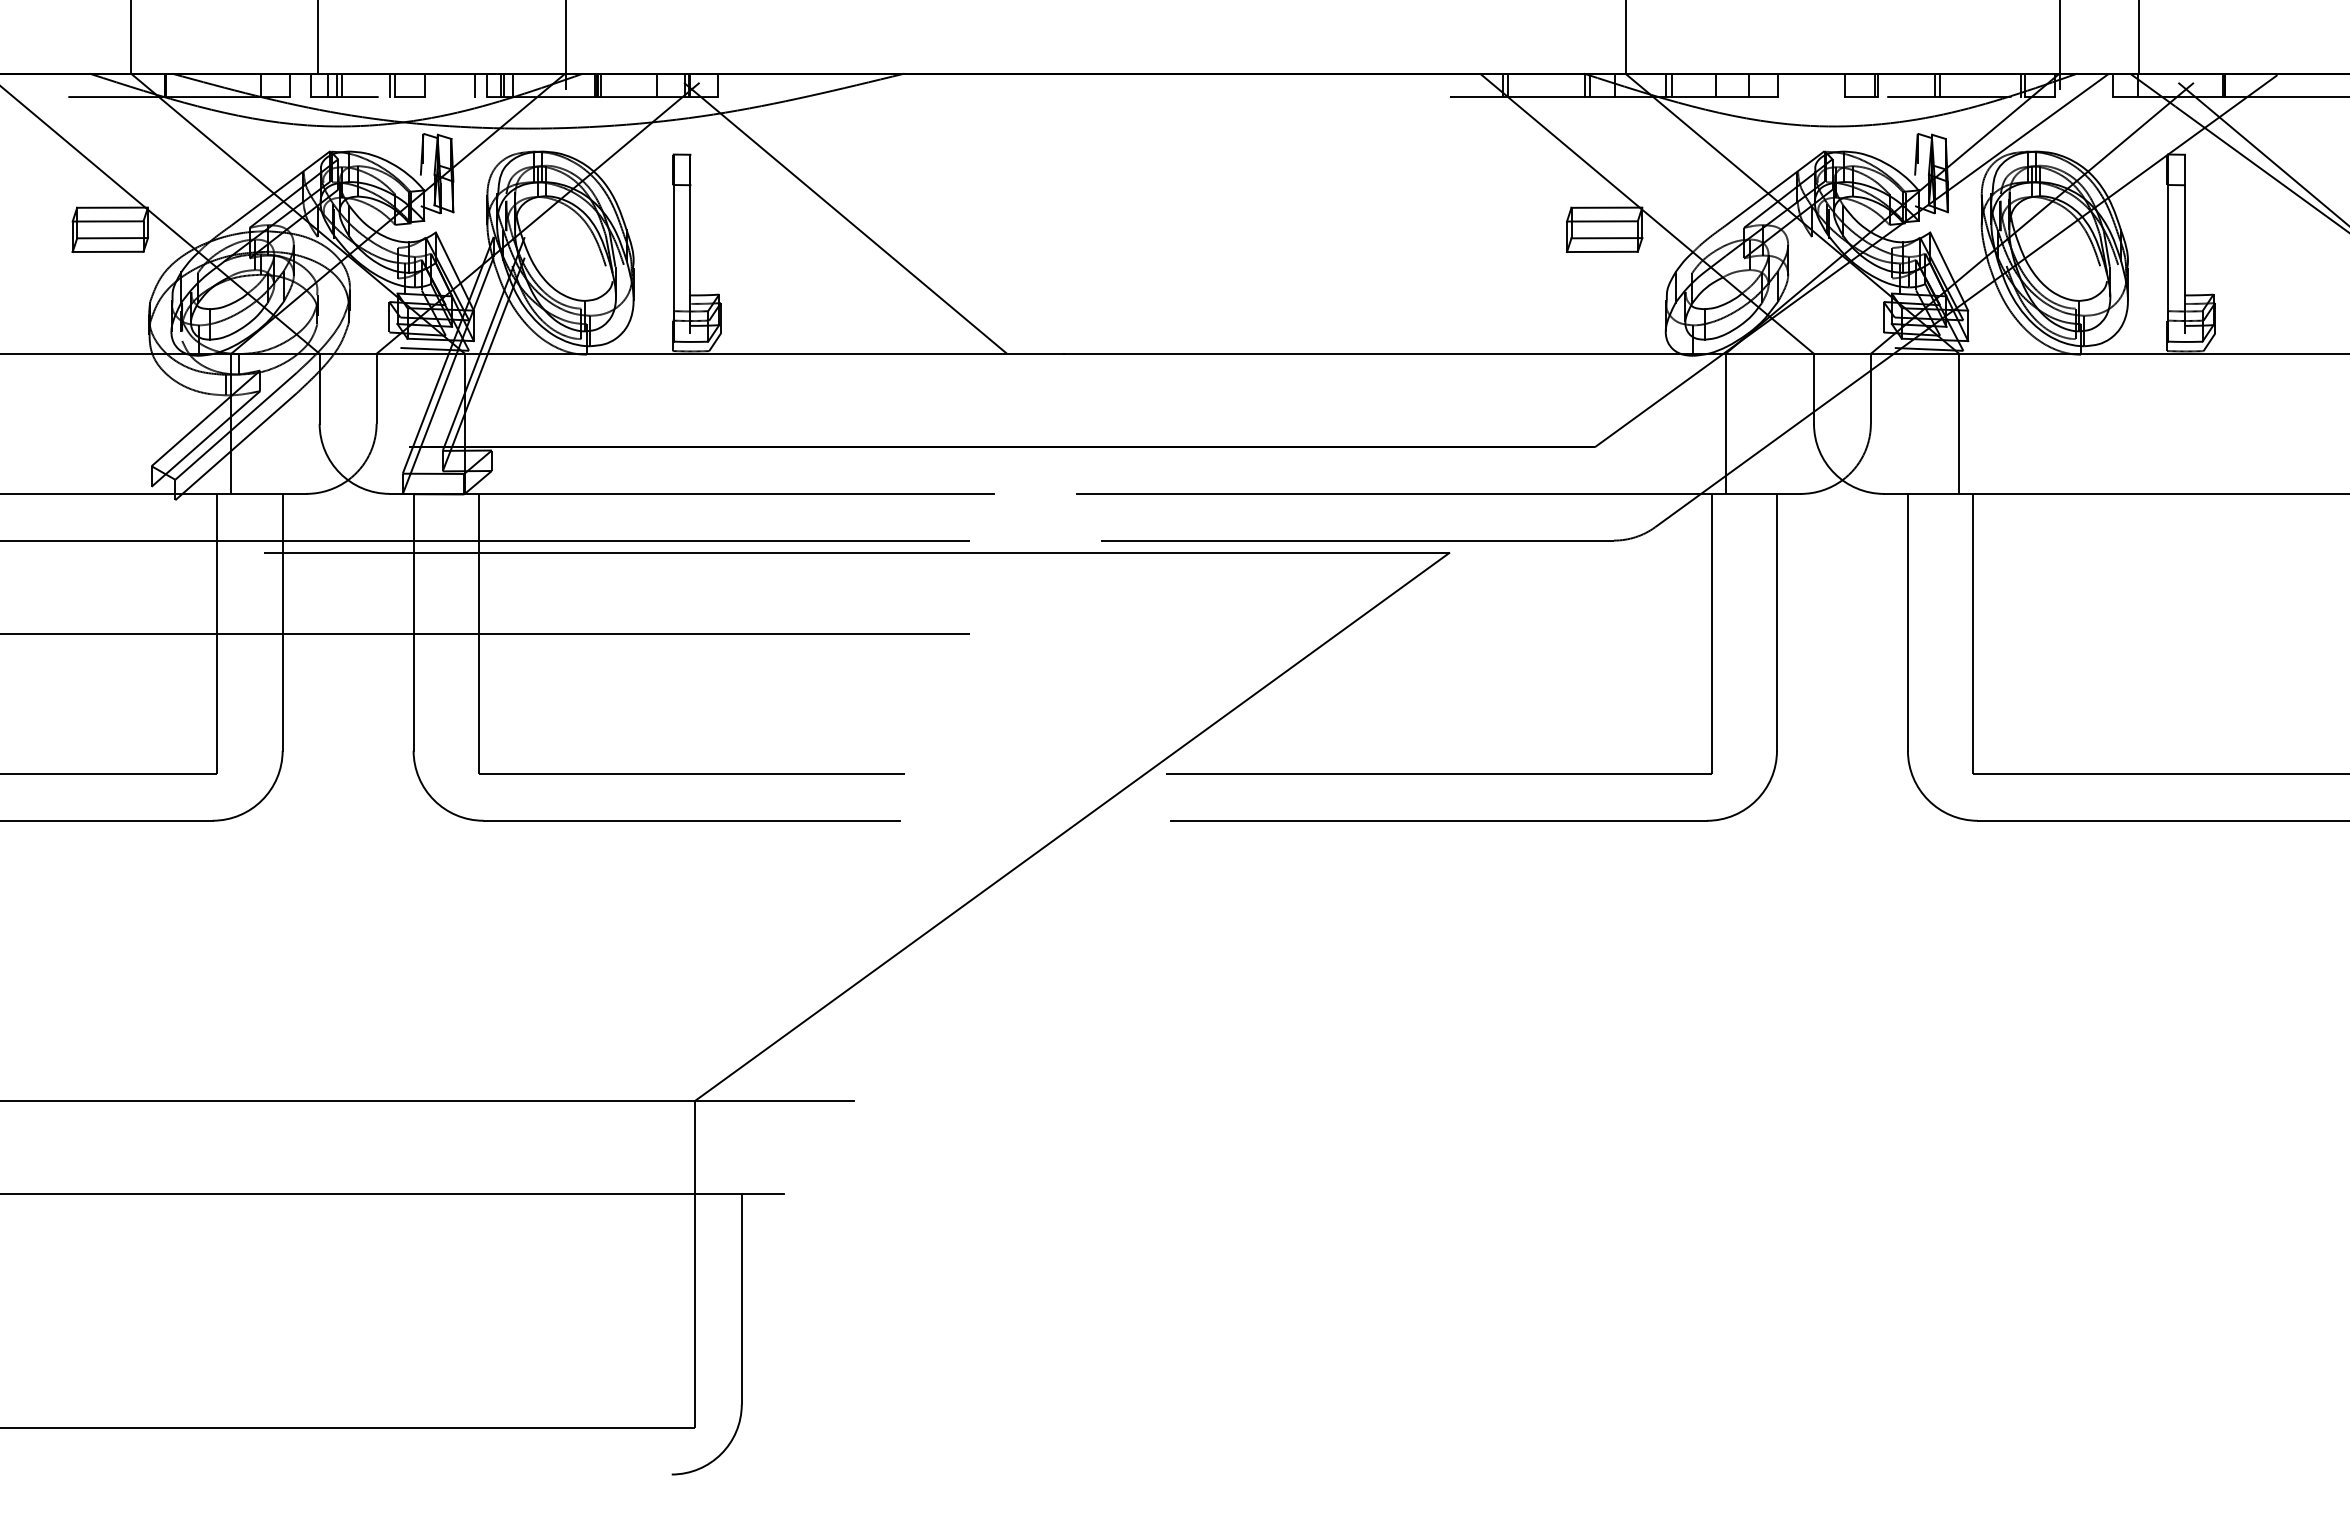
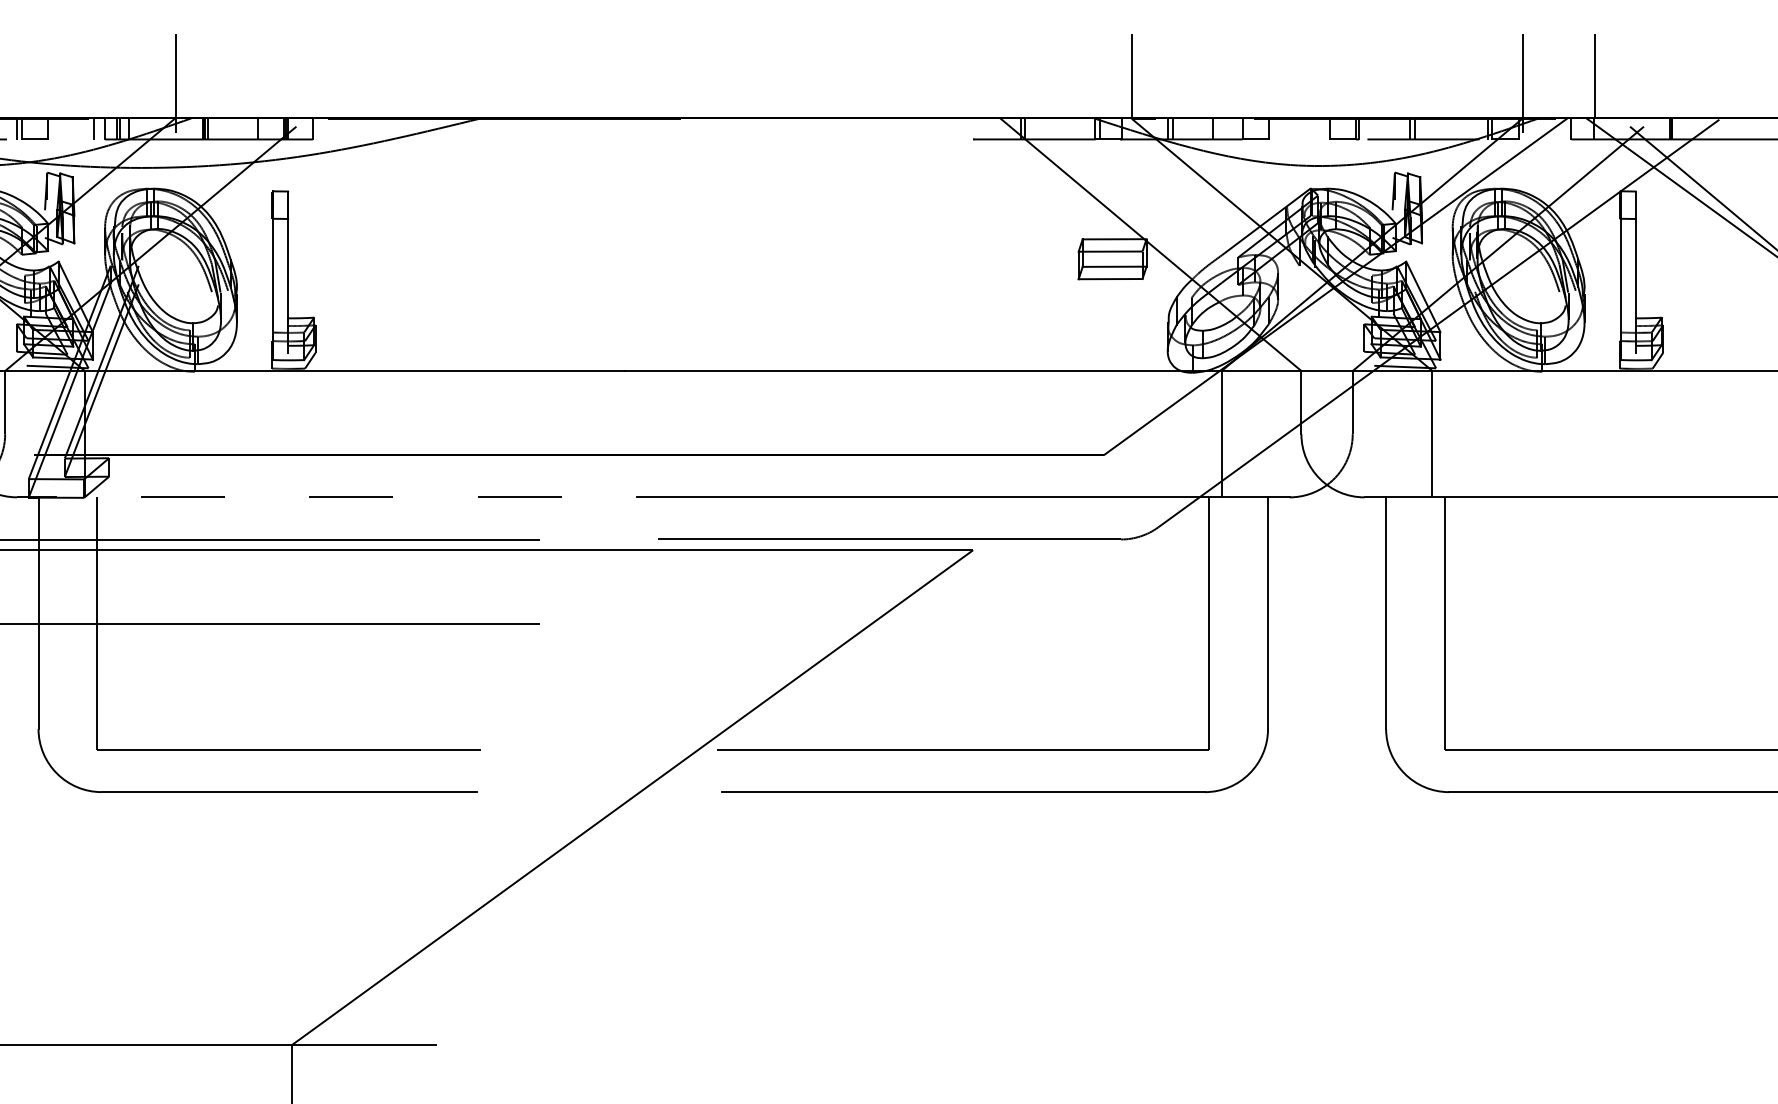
line: (845, 217) -> (428, 248), removed
line: (691, 493) -> (289, 496), solid -> dashed

